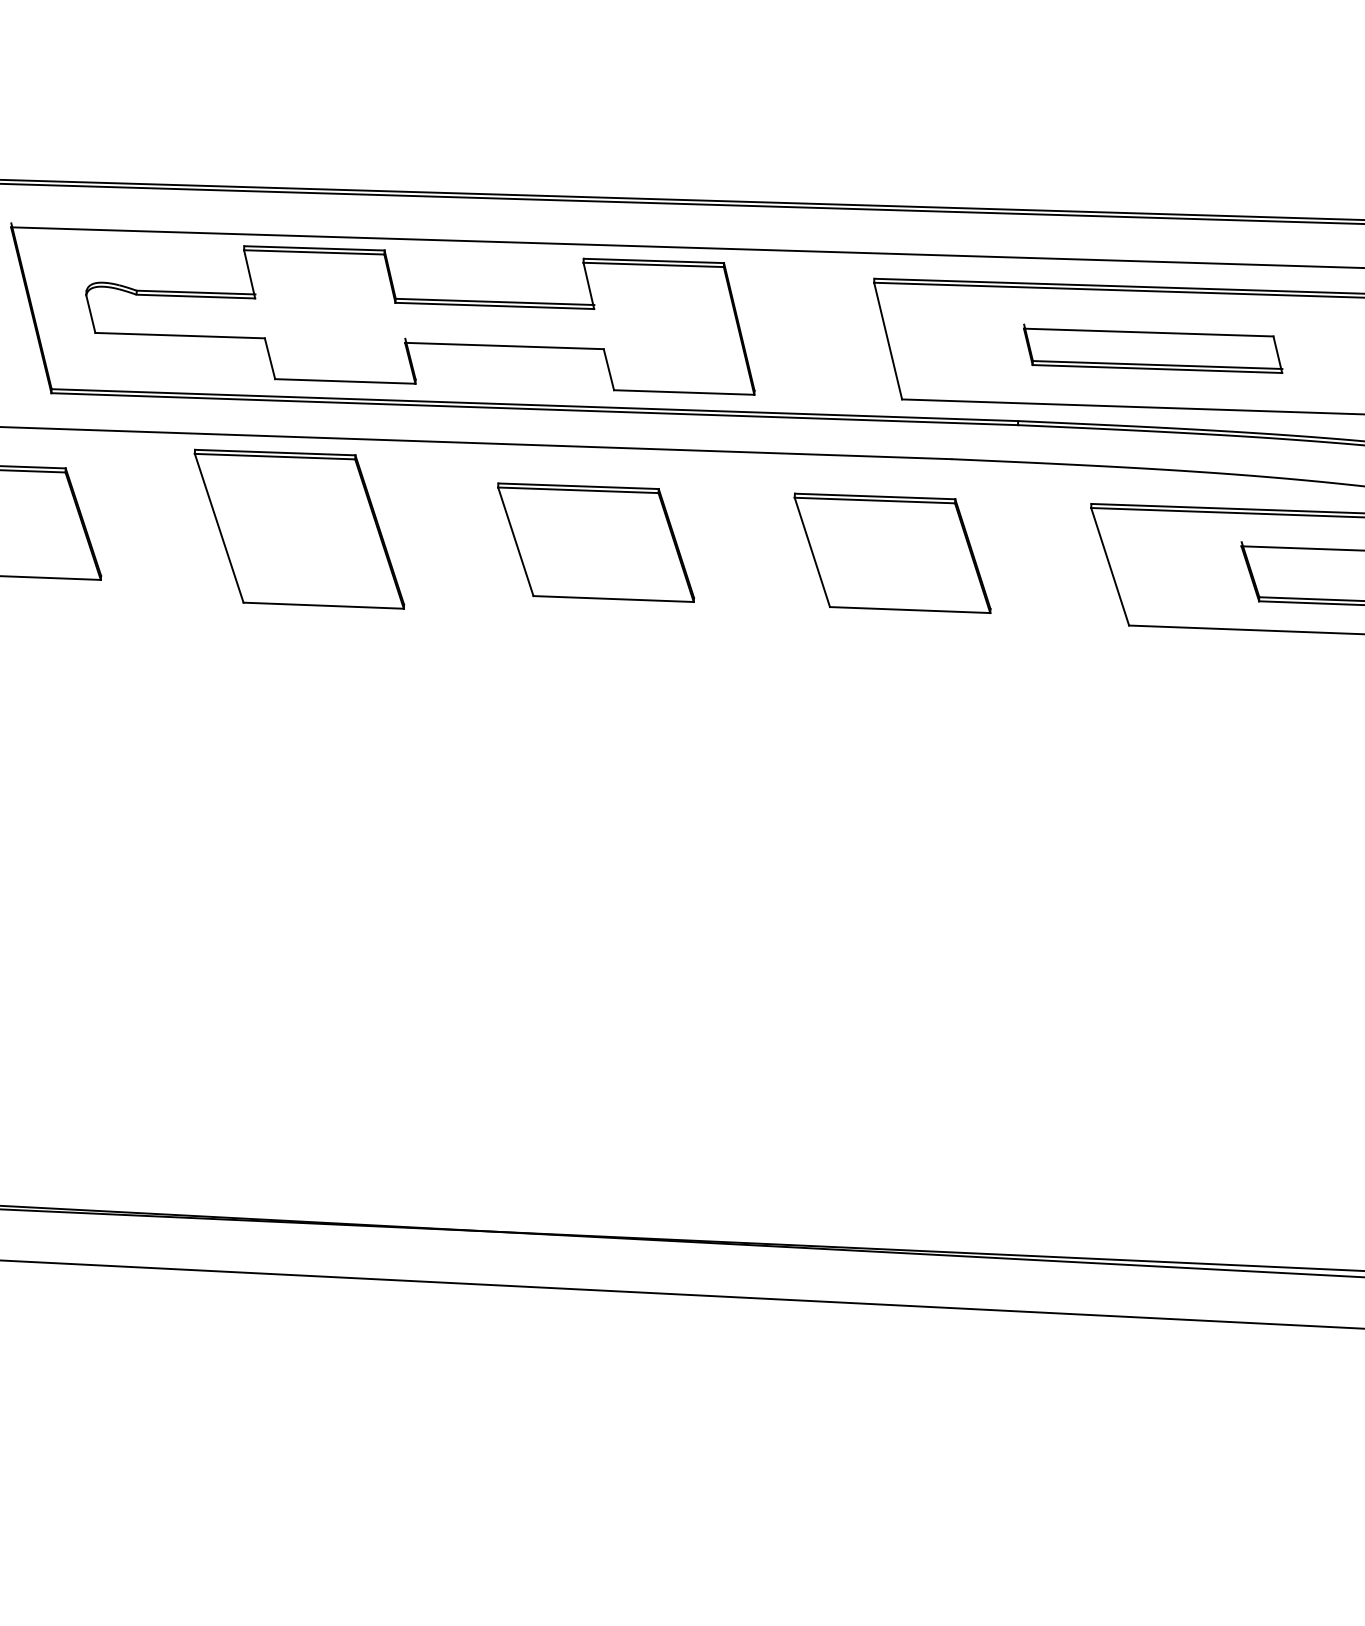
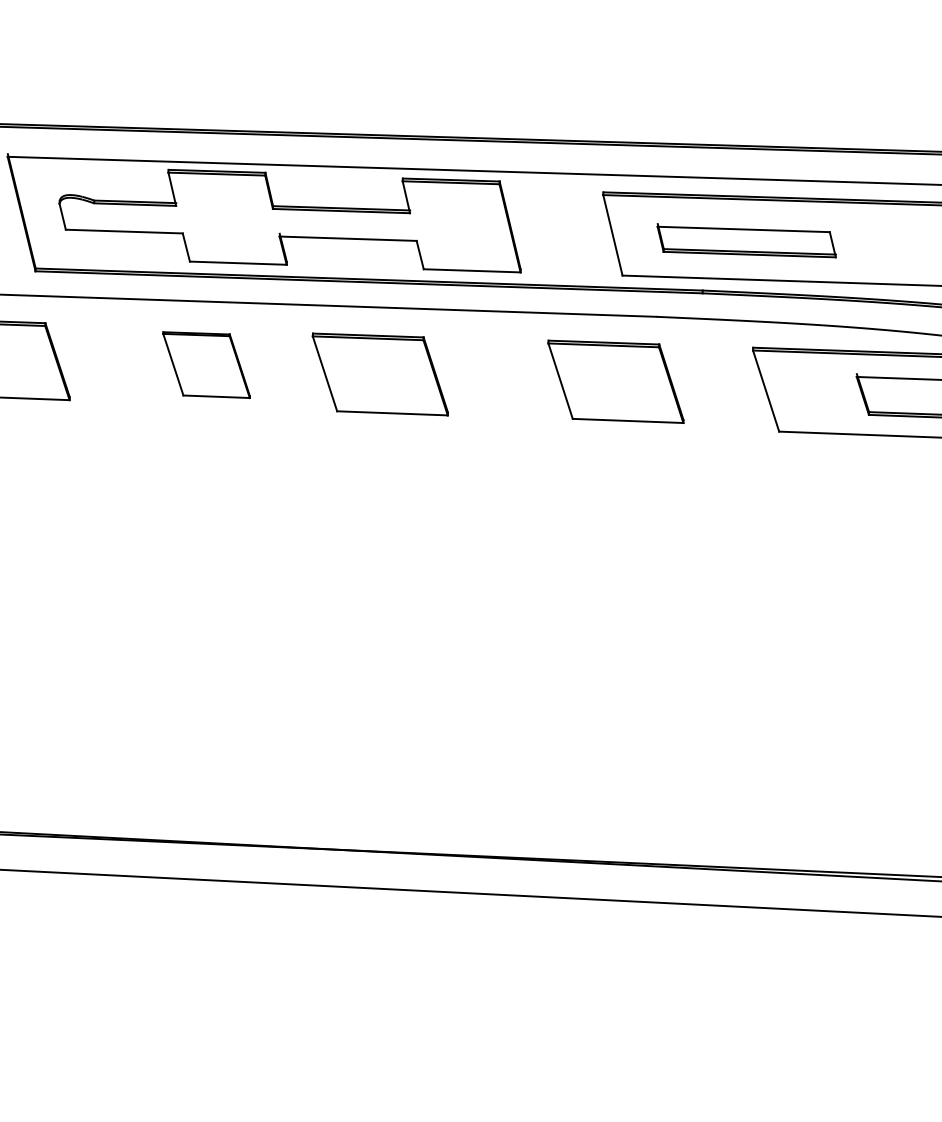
part: (1152, 348) -> (746, 240), moved
part: (299, 528) -> (206, 364), size x0.6
part: (594, 542) -> (379, 374), moved

